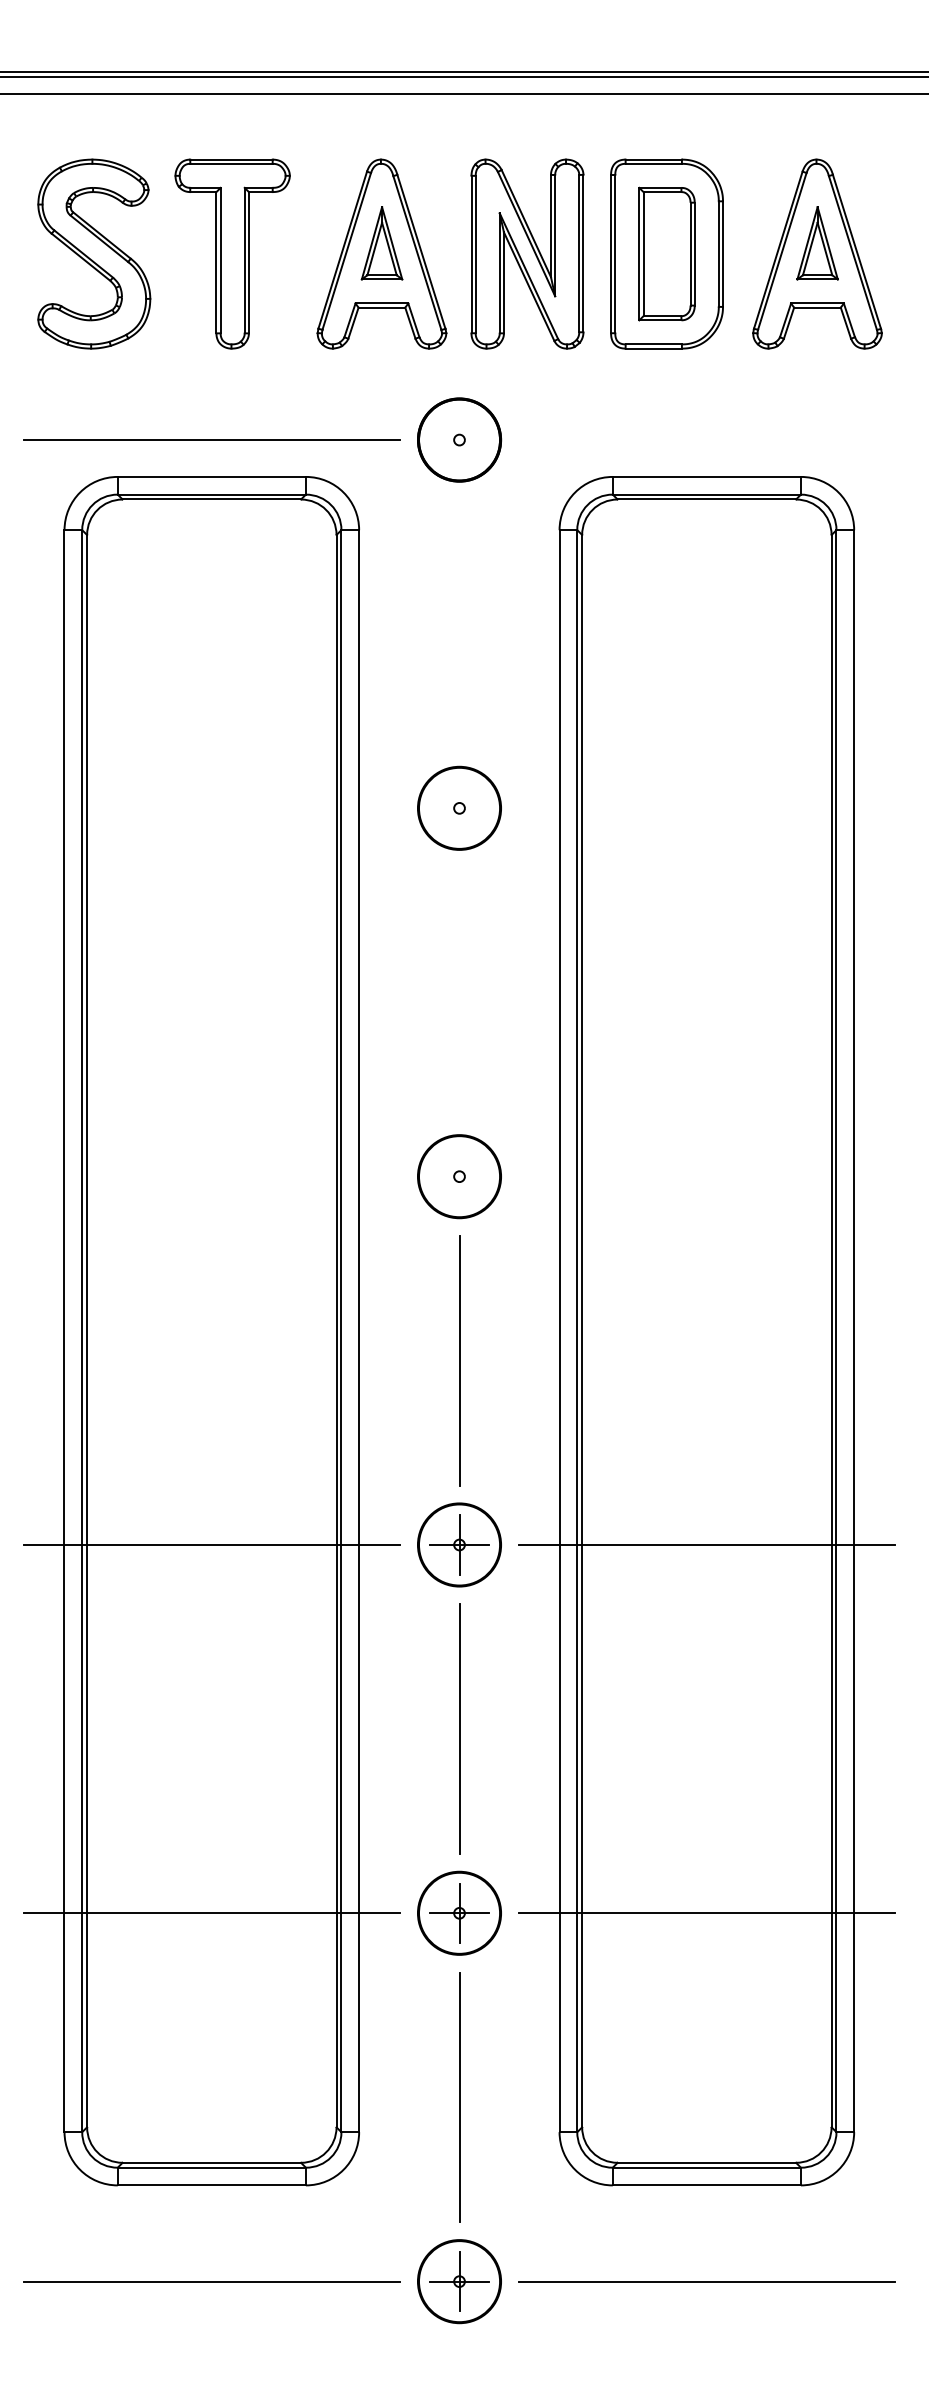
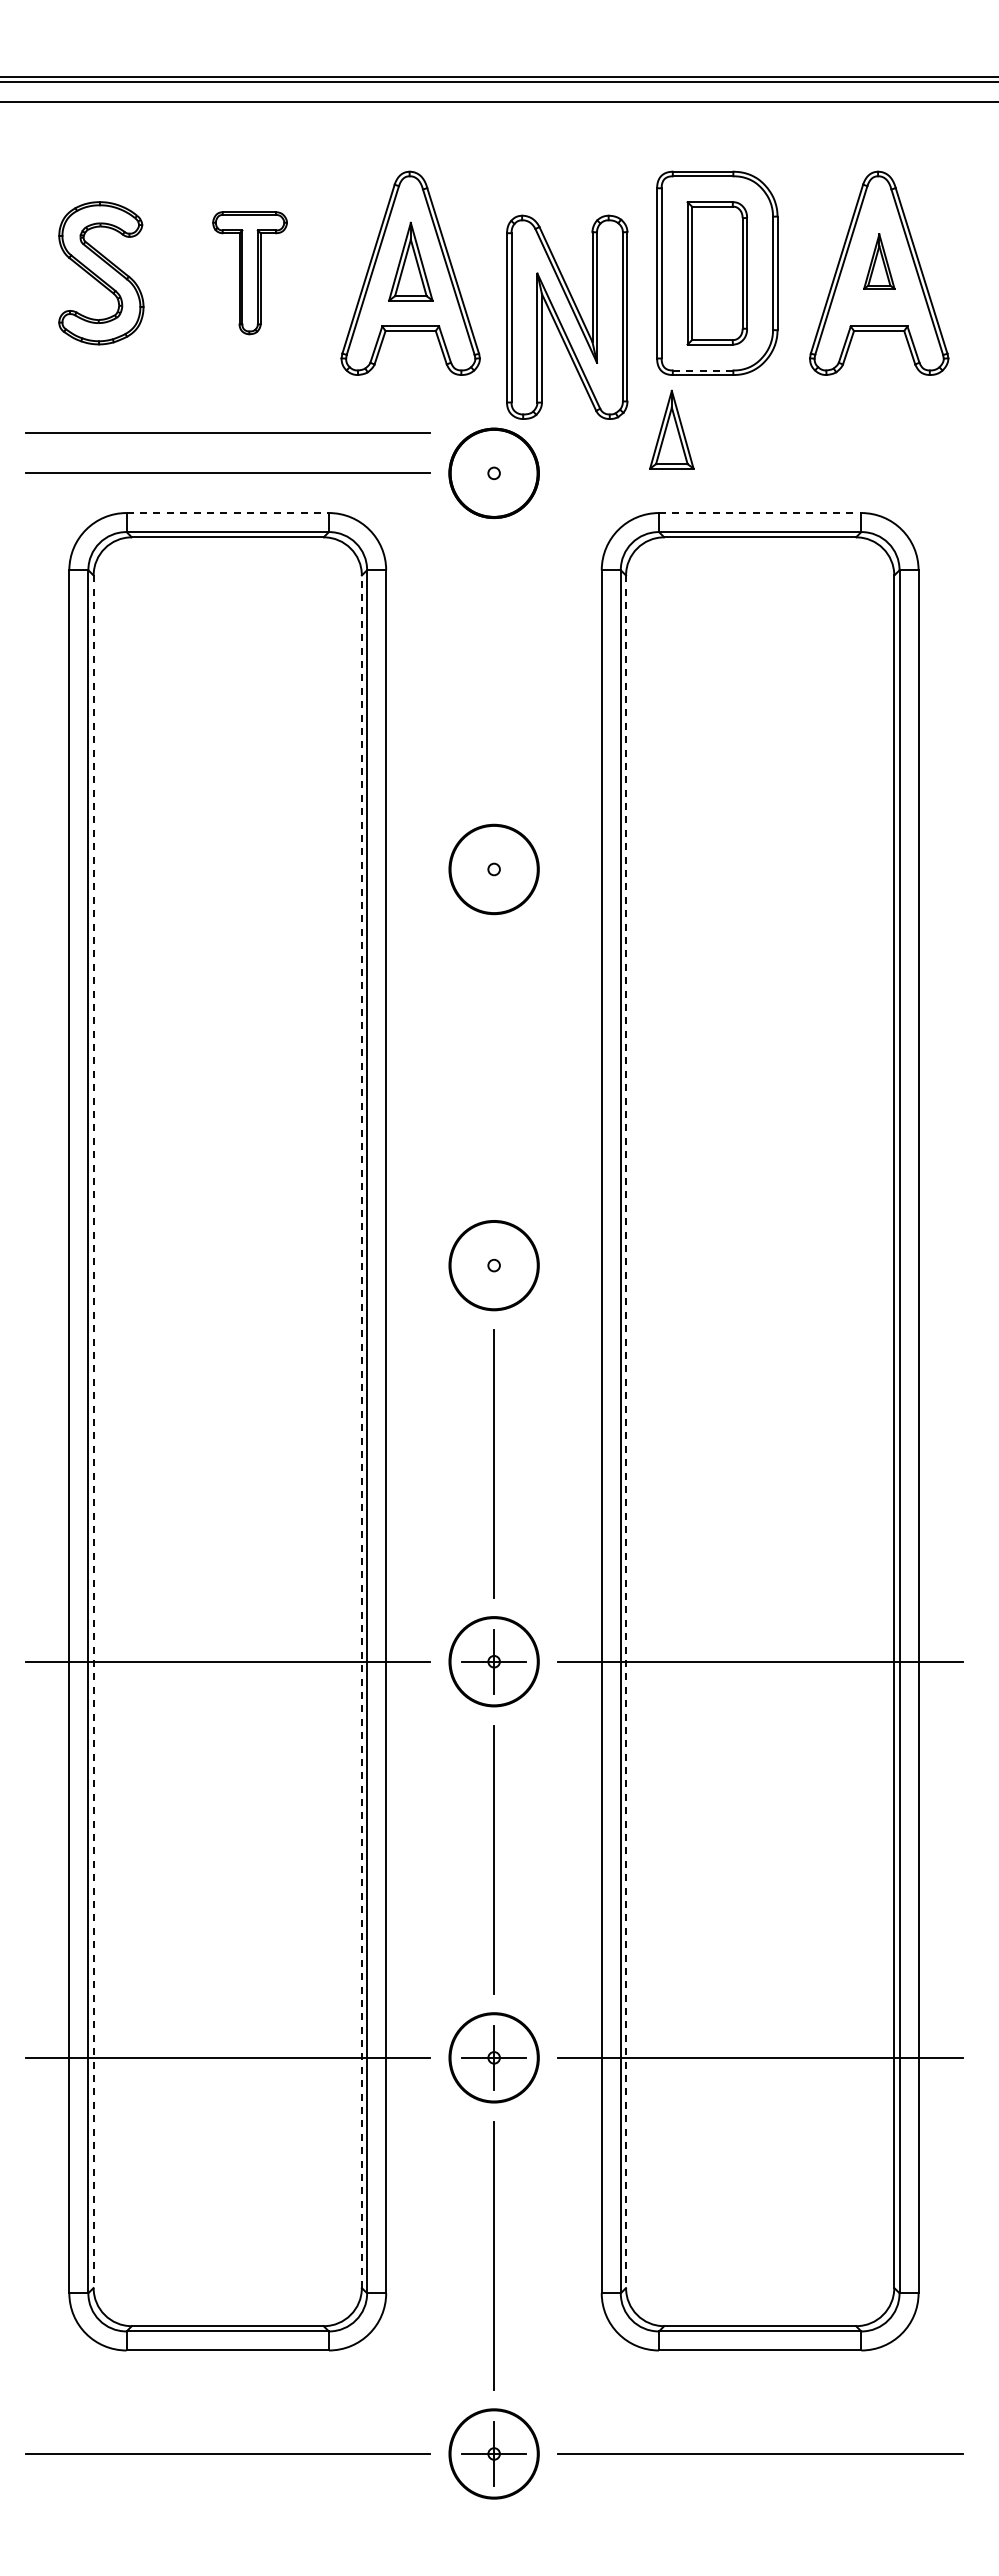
part: (817, 243) -> (879, 261), size x0.7
part: (94, 253) -> (101, 272), size x0.7
part: (232, 253) -> (249, 272), size x0.6
part: (527, 253) -> (567, 316), moved
line: (653, 344) -> (702, 370), solid -> dashed
part: (624, 399) -> (671, 429), added
line: (211, 402) -> (227, 432), added
line: (212, 477) -> (228, 513), solid -> dashed
line: (707, 477) -> (760, 513), solid -> dashed
line: (336, 1330) -> (361, 1431), solid -> dashed
line: (87, 1331) -> (93, 1432), solid -> dashed
line: (582, 1331) -> (626, 1432), solid -> dashed

